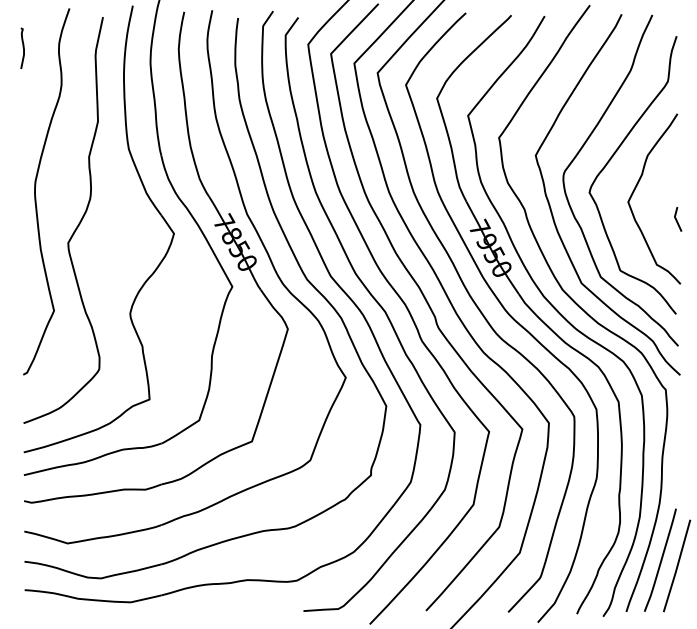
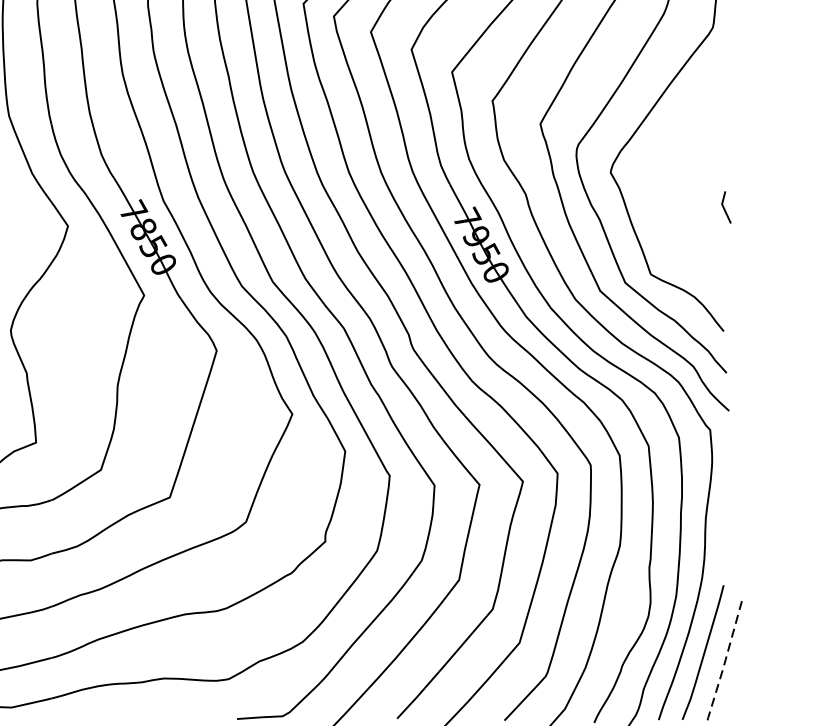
curve: (636, 188) -> (671, 167), removed
line: (677, 566) -> (725, 660), solid -> dashed

